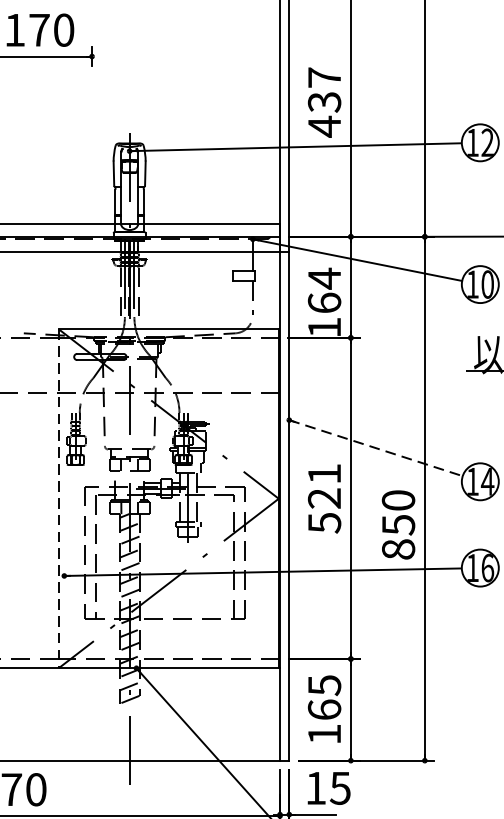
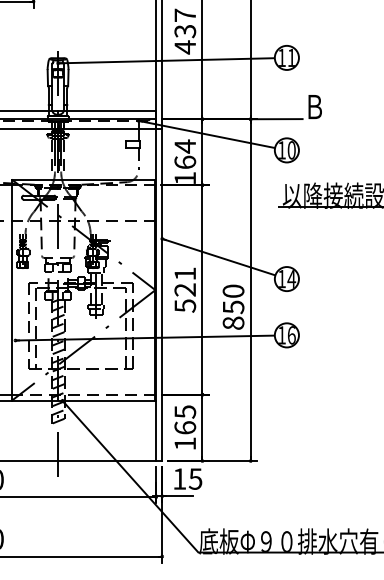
text: (487, 142) -> (291, 57), 12 -> 11
line: (377, 448) -> (219, 257), dashed -> solid
line: (58, 499) -> (11, 290), dashed -> solid

